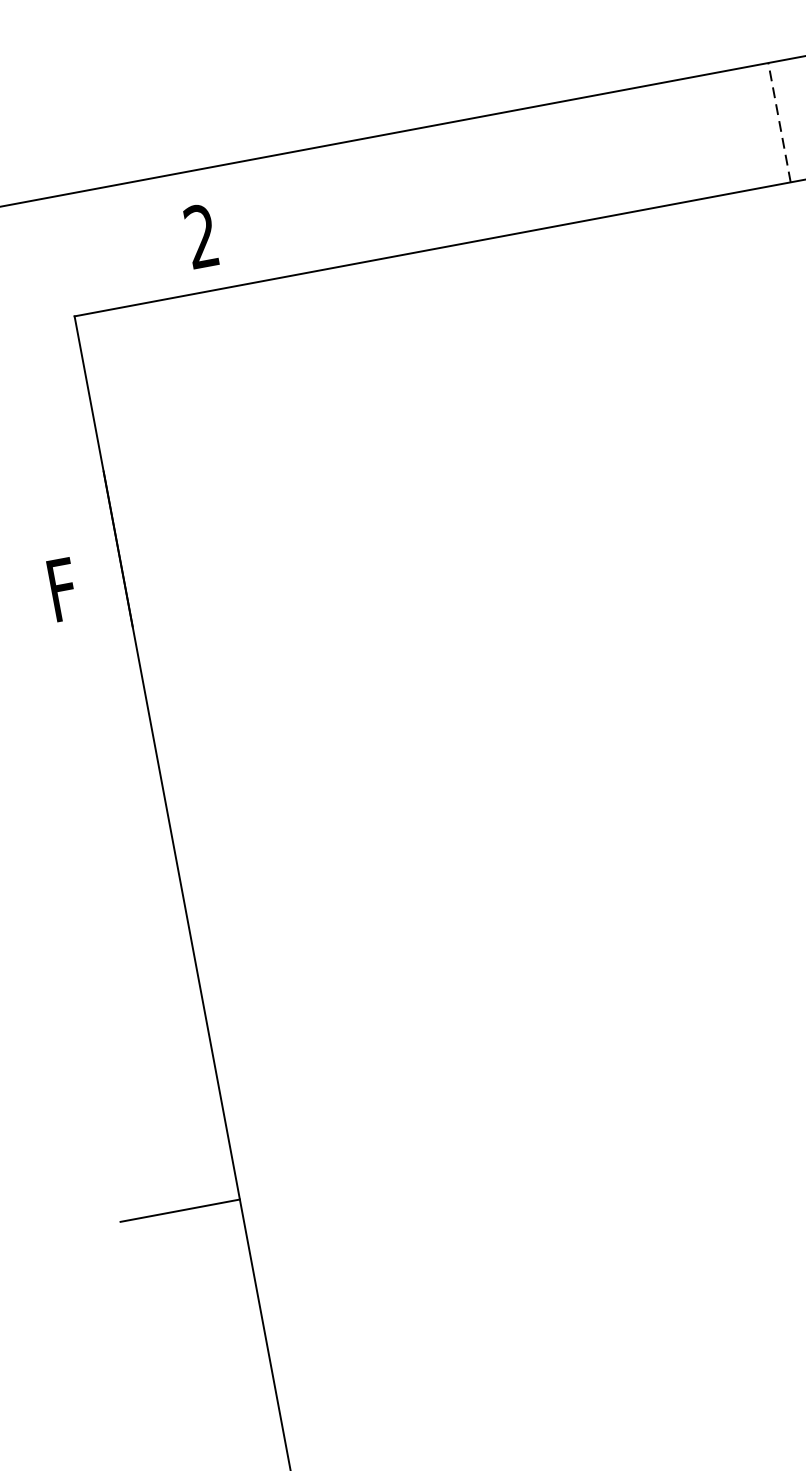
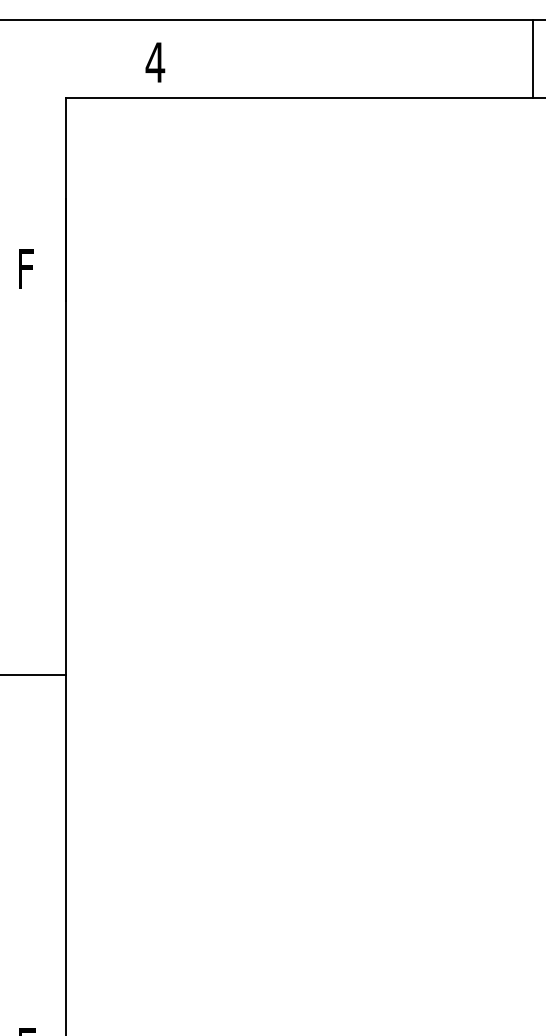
line: (779, 123) -> (533, 59), dashed -> solid
text: (201, 234) -> (155, 61), 2 -> 4

